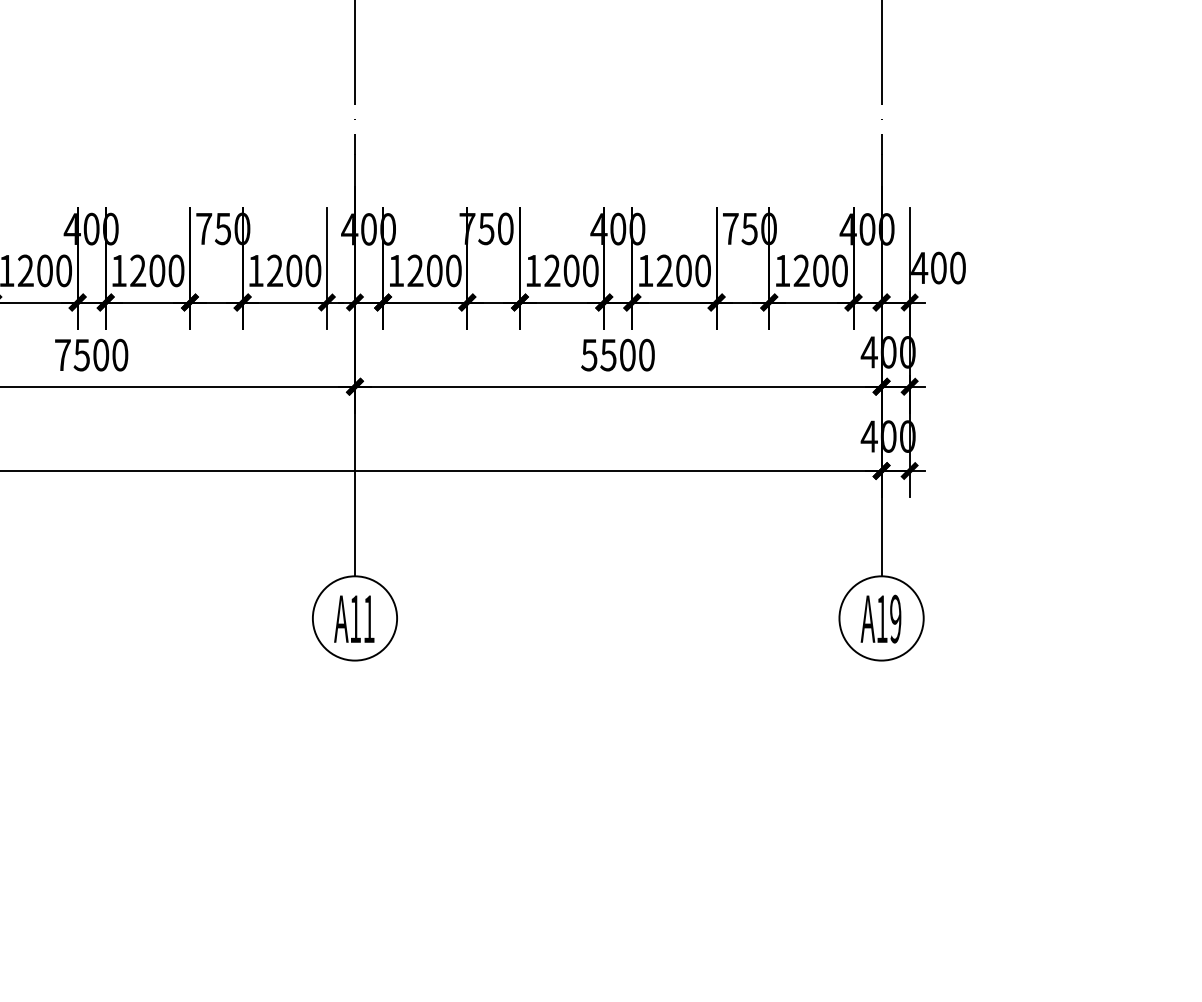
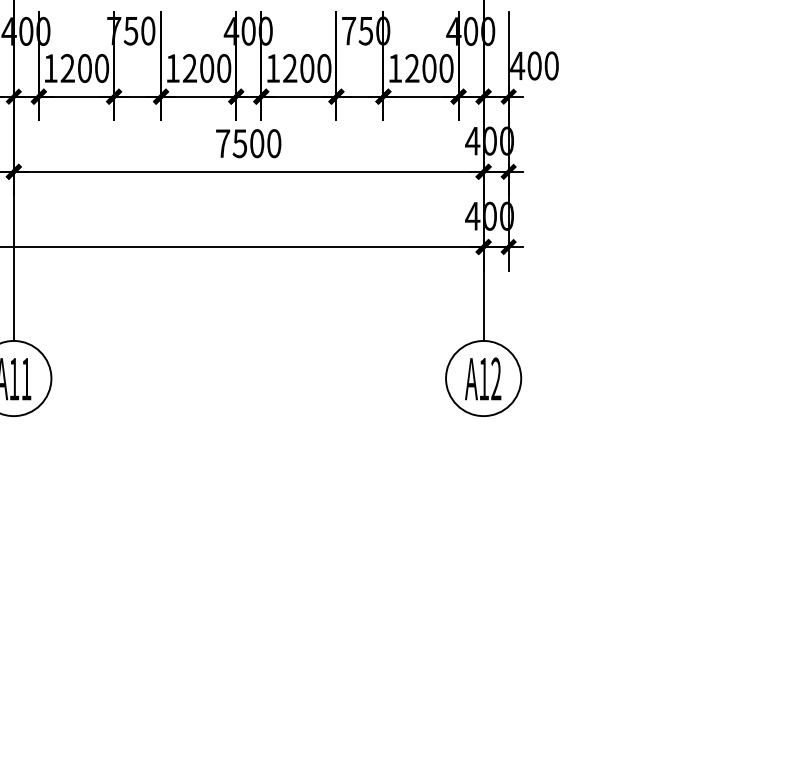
text: (589, 355) -> (223, 143), 5500 -> 7500
text: (895, 619) -> (496, 379), A19 -> A12

